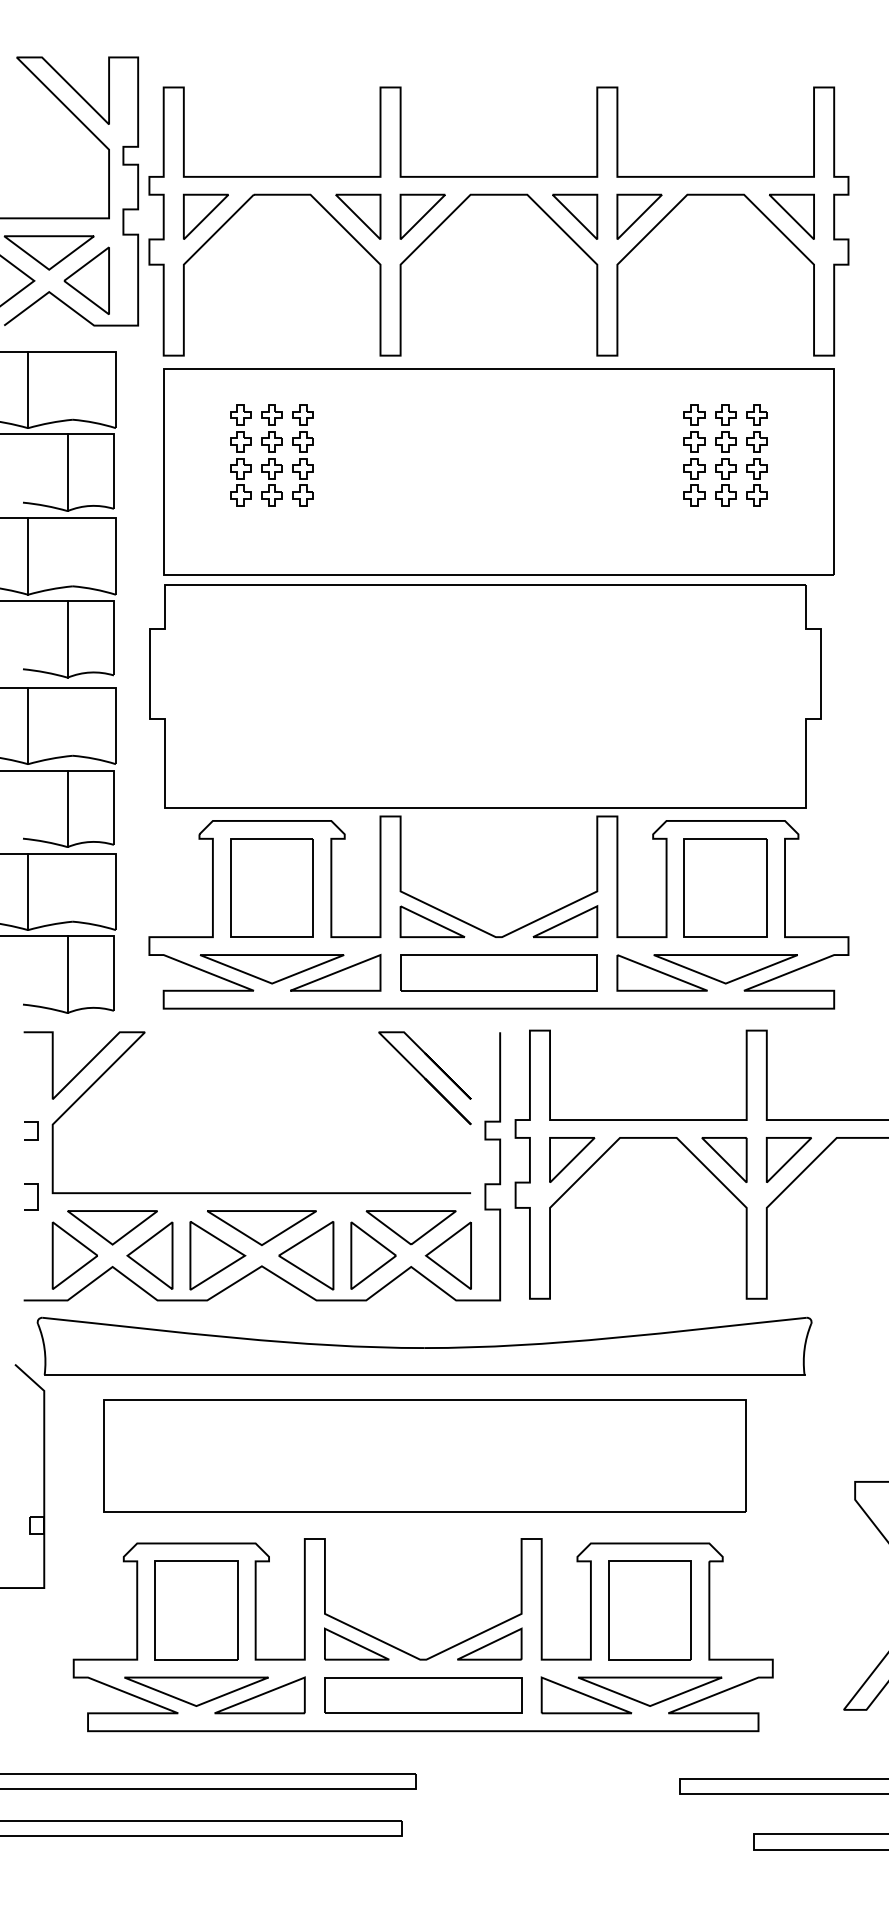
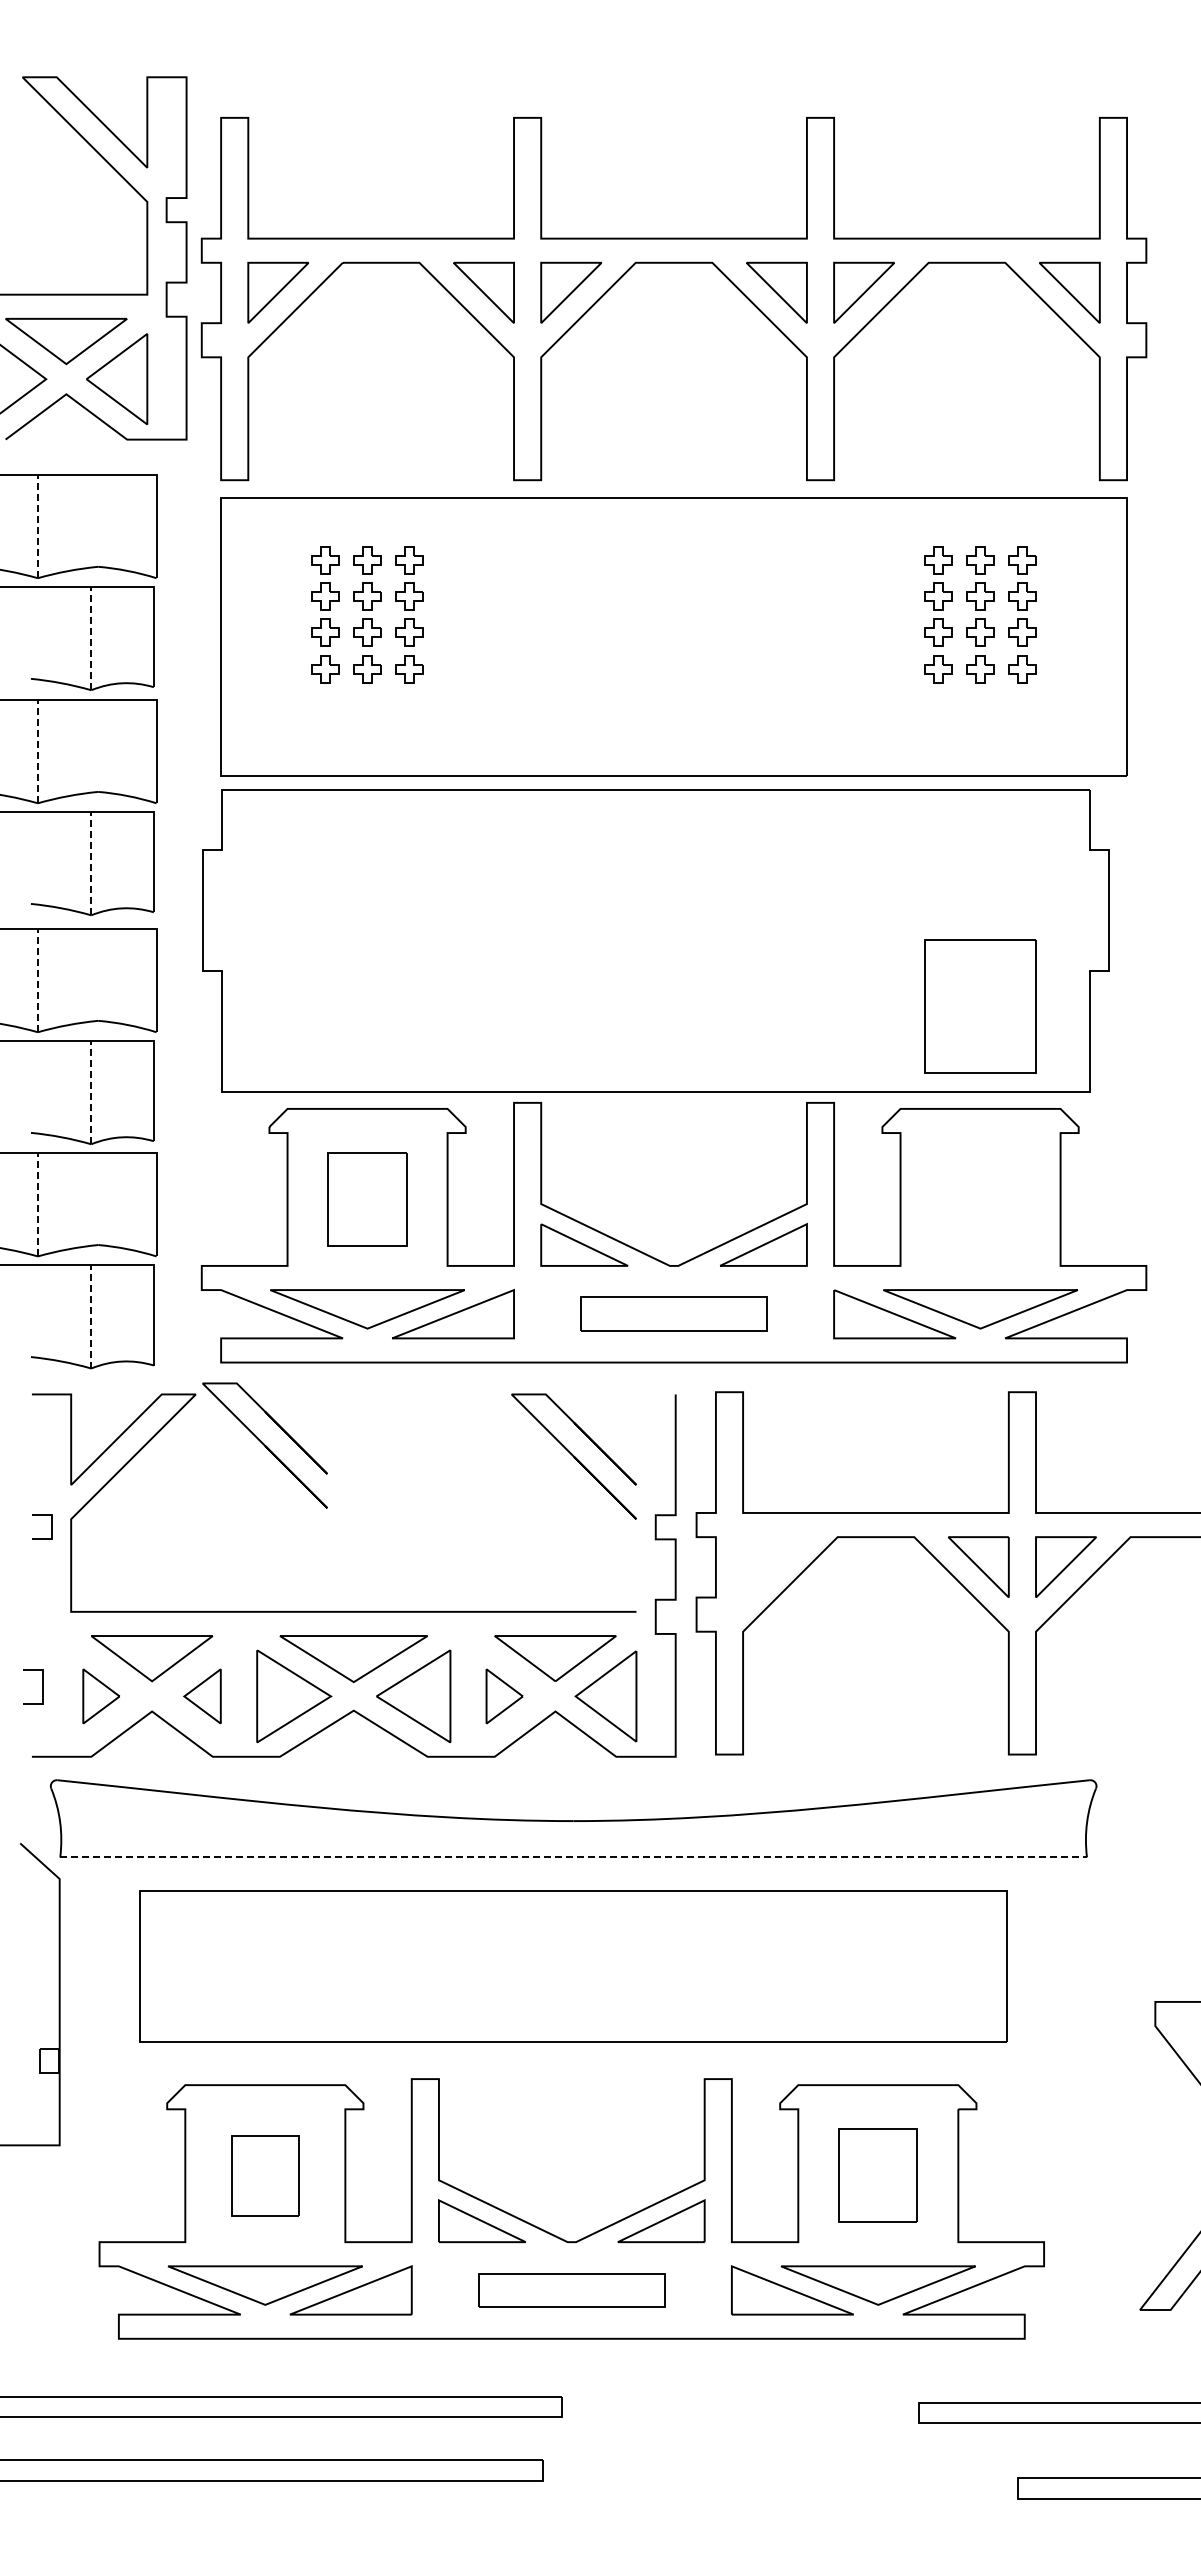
line: (27, 389) -> (37, 526), solid -> dashed
line: (67, 472) -> (91, 638), solid -> dashed
line: (27, 556) -> (37, 751), solid -> dashed
line: (67, 639) -> (91, 863), solid -> dashed
line: (27, 725) -> (37, 980), solid -> dashed
line: (67, 808) -> (91, 1092), solid -> dashed
part: (272, 888) -> (367, 1199), size x0.7
part: (725, 888) -> (980, 1006), moved
line: (27, 891) -> (37, 1204), solid -> dashed
part: (498, 972) -> (673, 1313), size x0.7
line: (67, 974) -> (91, 1316), solid -> dashed
curve: (195, 1070) -> (264, 1445), added
part: (571, 1159) -> (772, 1566), removed
line: (38, 1196) -> (42, 1686), moved
part: (75, 1255) -> (101, 1696), size x0.6
part: (149, 1255) -> (202, 1696), size x0.6
part: (373, 1255) -> (504, 1696), size x0.6
line: (425, 1374) -> (574, 1857), solid -> dashed
part: (195, 1610) -> (264, 2175), size x0.6
part: (649, 1610) -> (877, 2175), size x0.7
part: (423, 1695) -> (571, 2290), size x0.7

